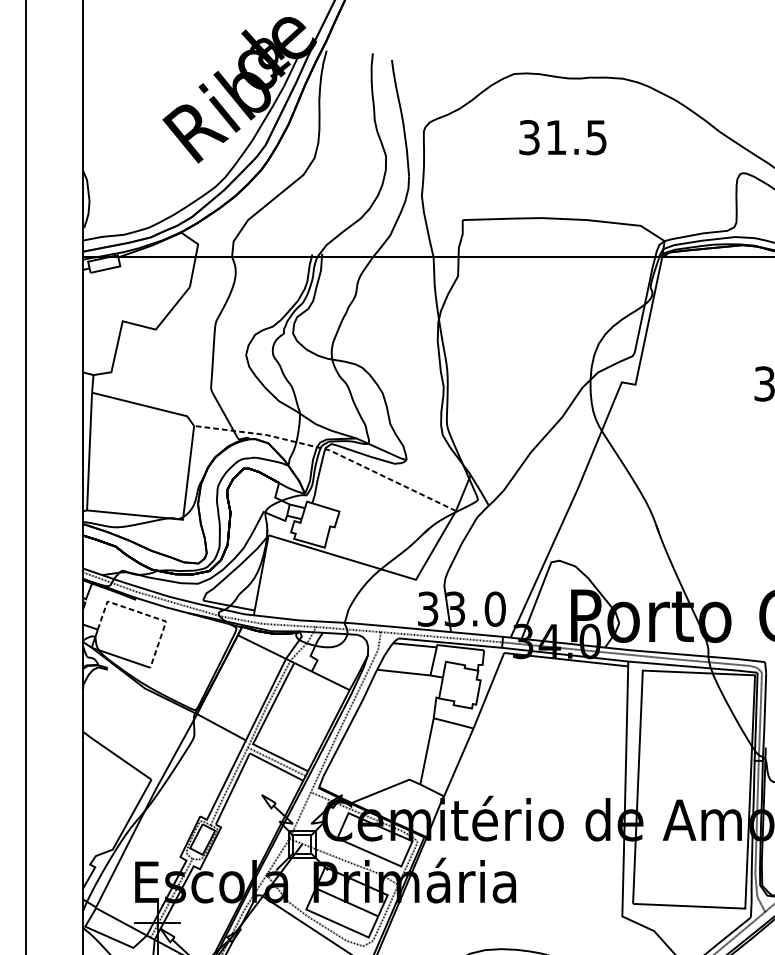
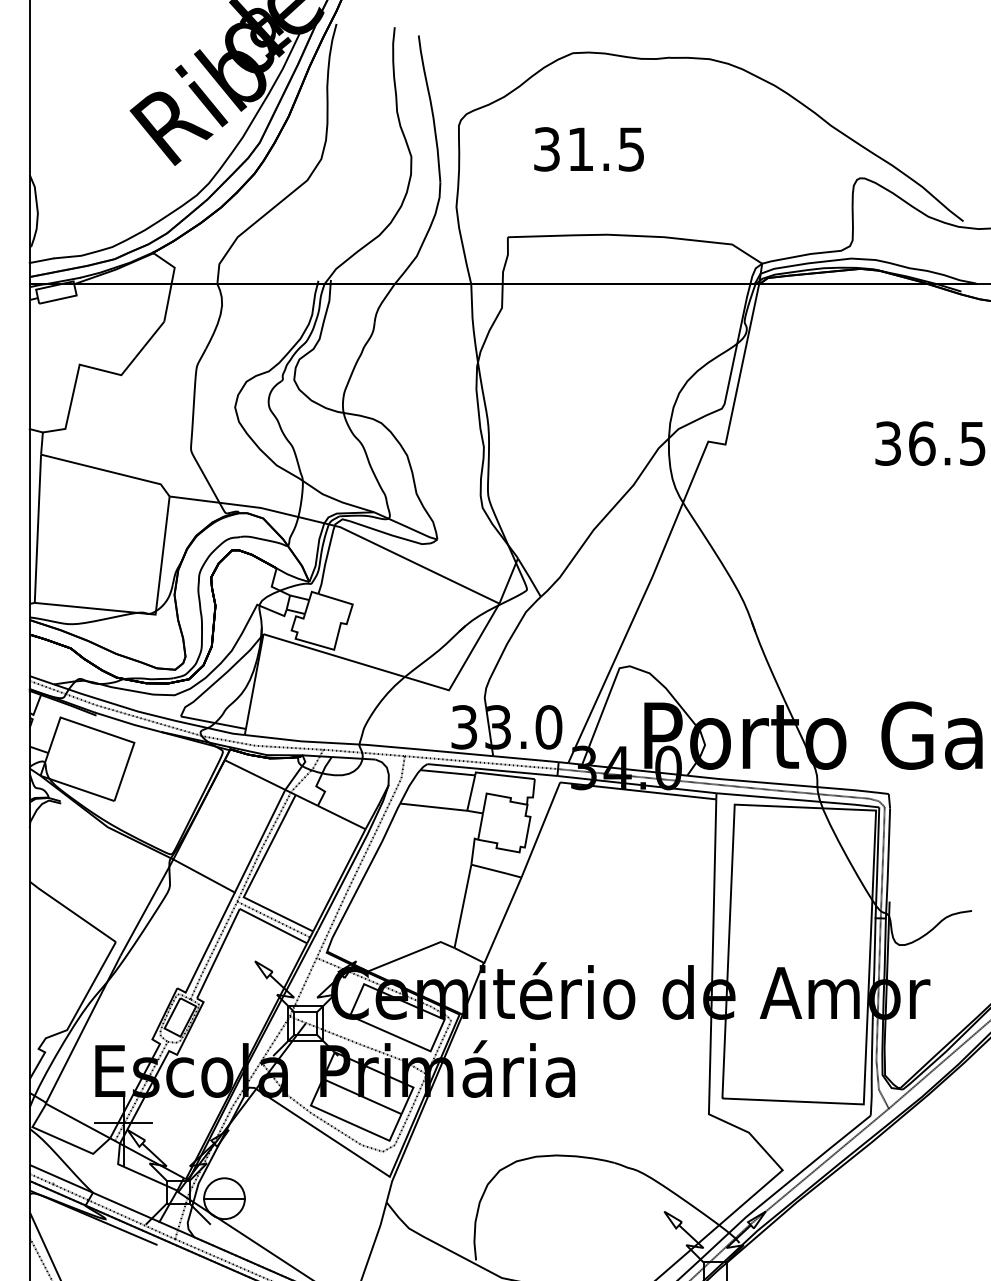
text: (562, 137) -> (588, 149), moved
line: (329, 450) -> (340, 527), dashed -> solid
line: (146, 614) -> (109, 734), dashed -> solid

